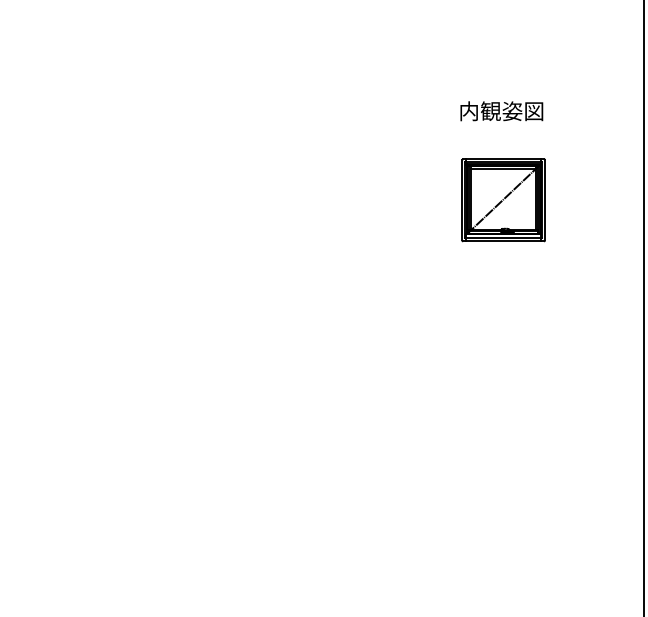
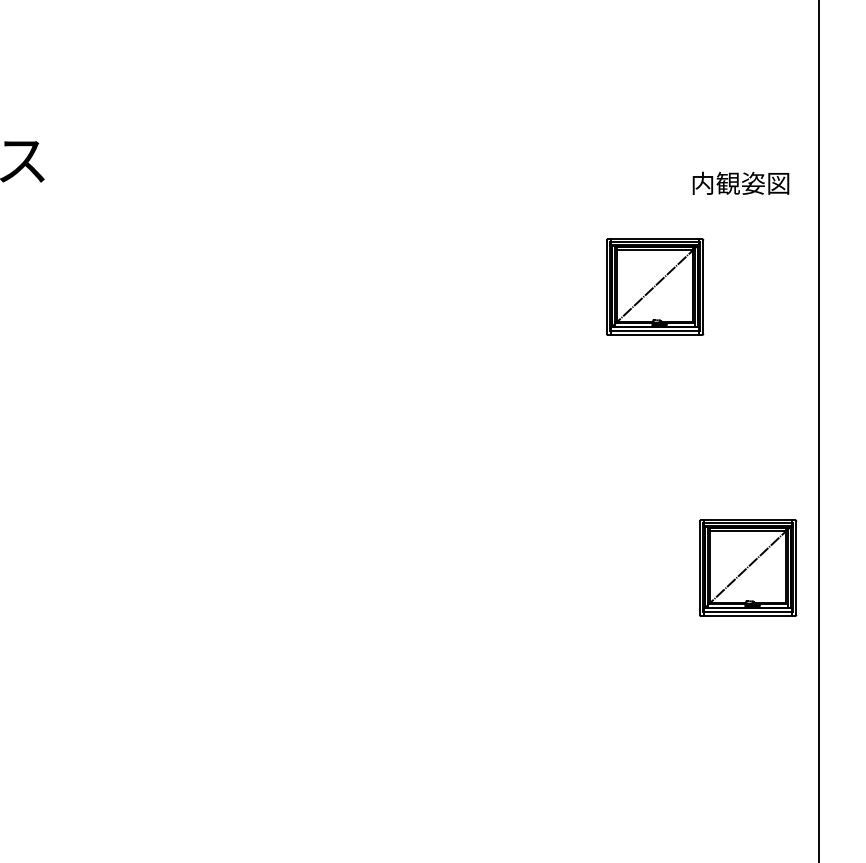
text: (501, 110) -> (740, 182), moved
part: (583, 440) -> (748, 567), added

